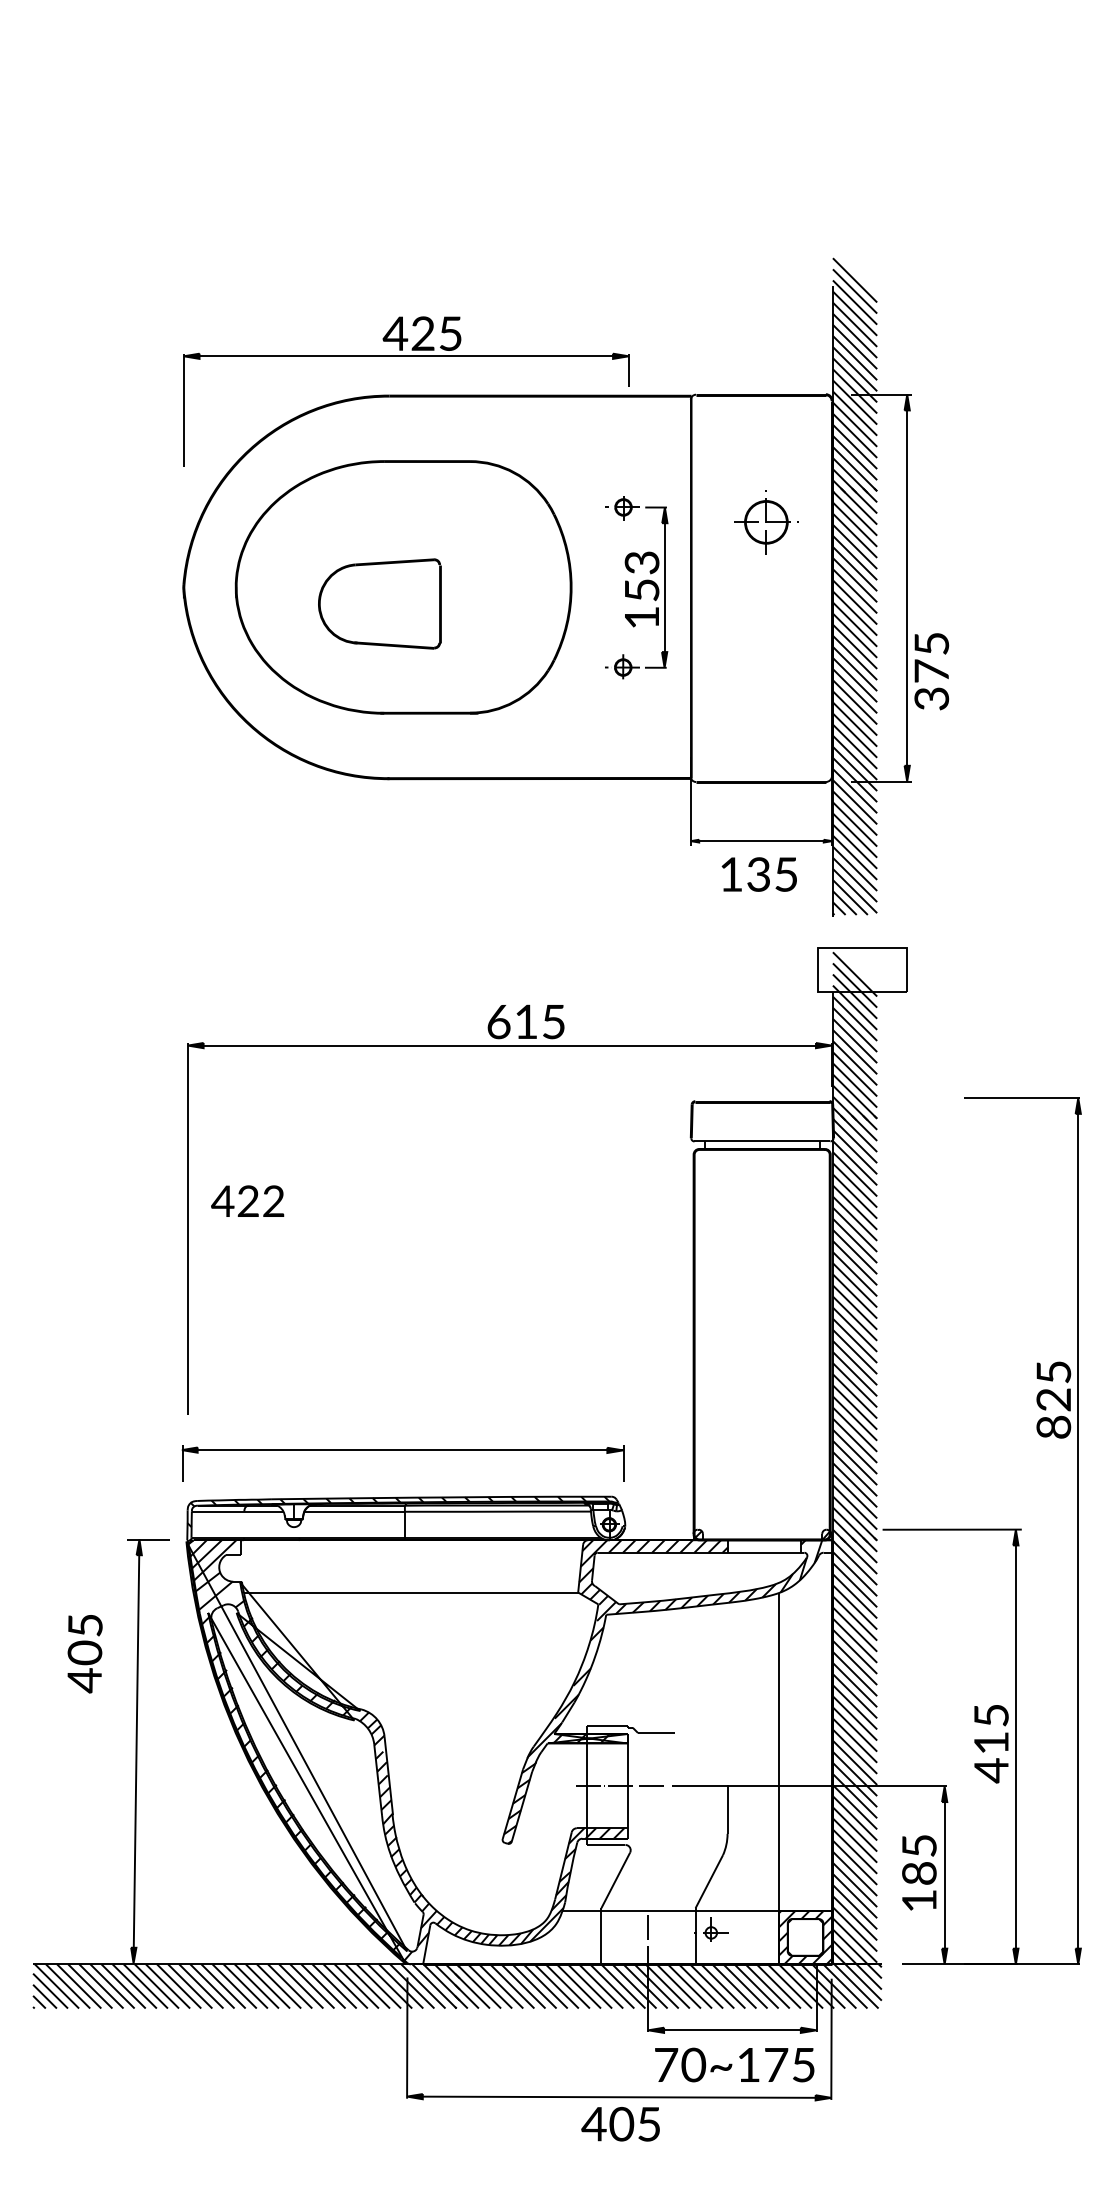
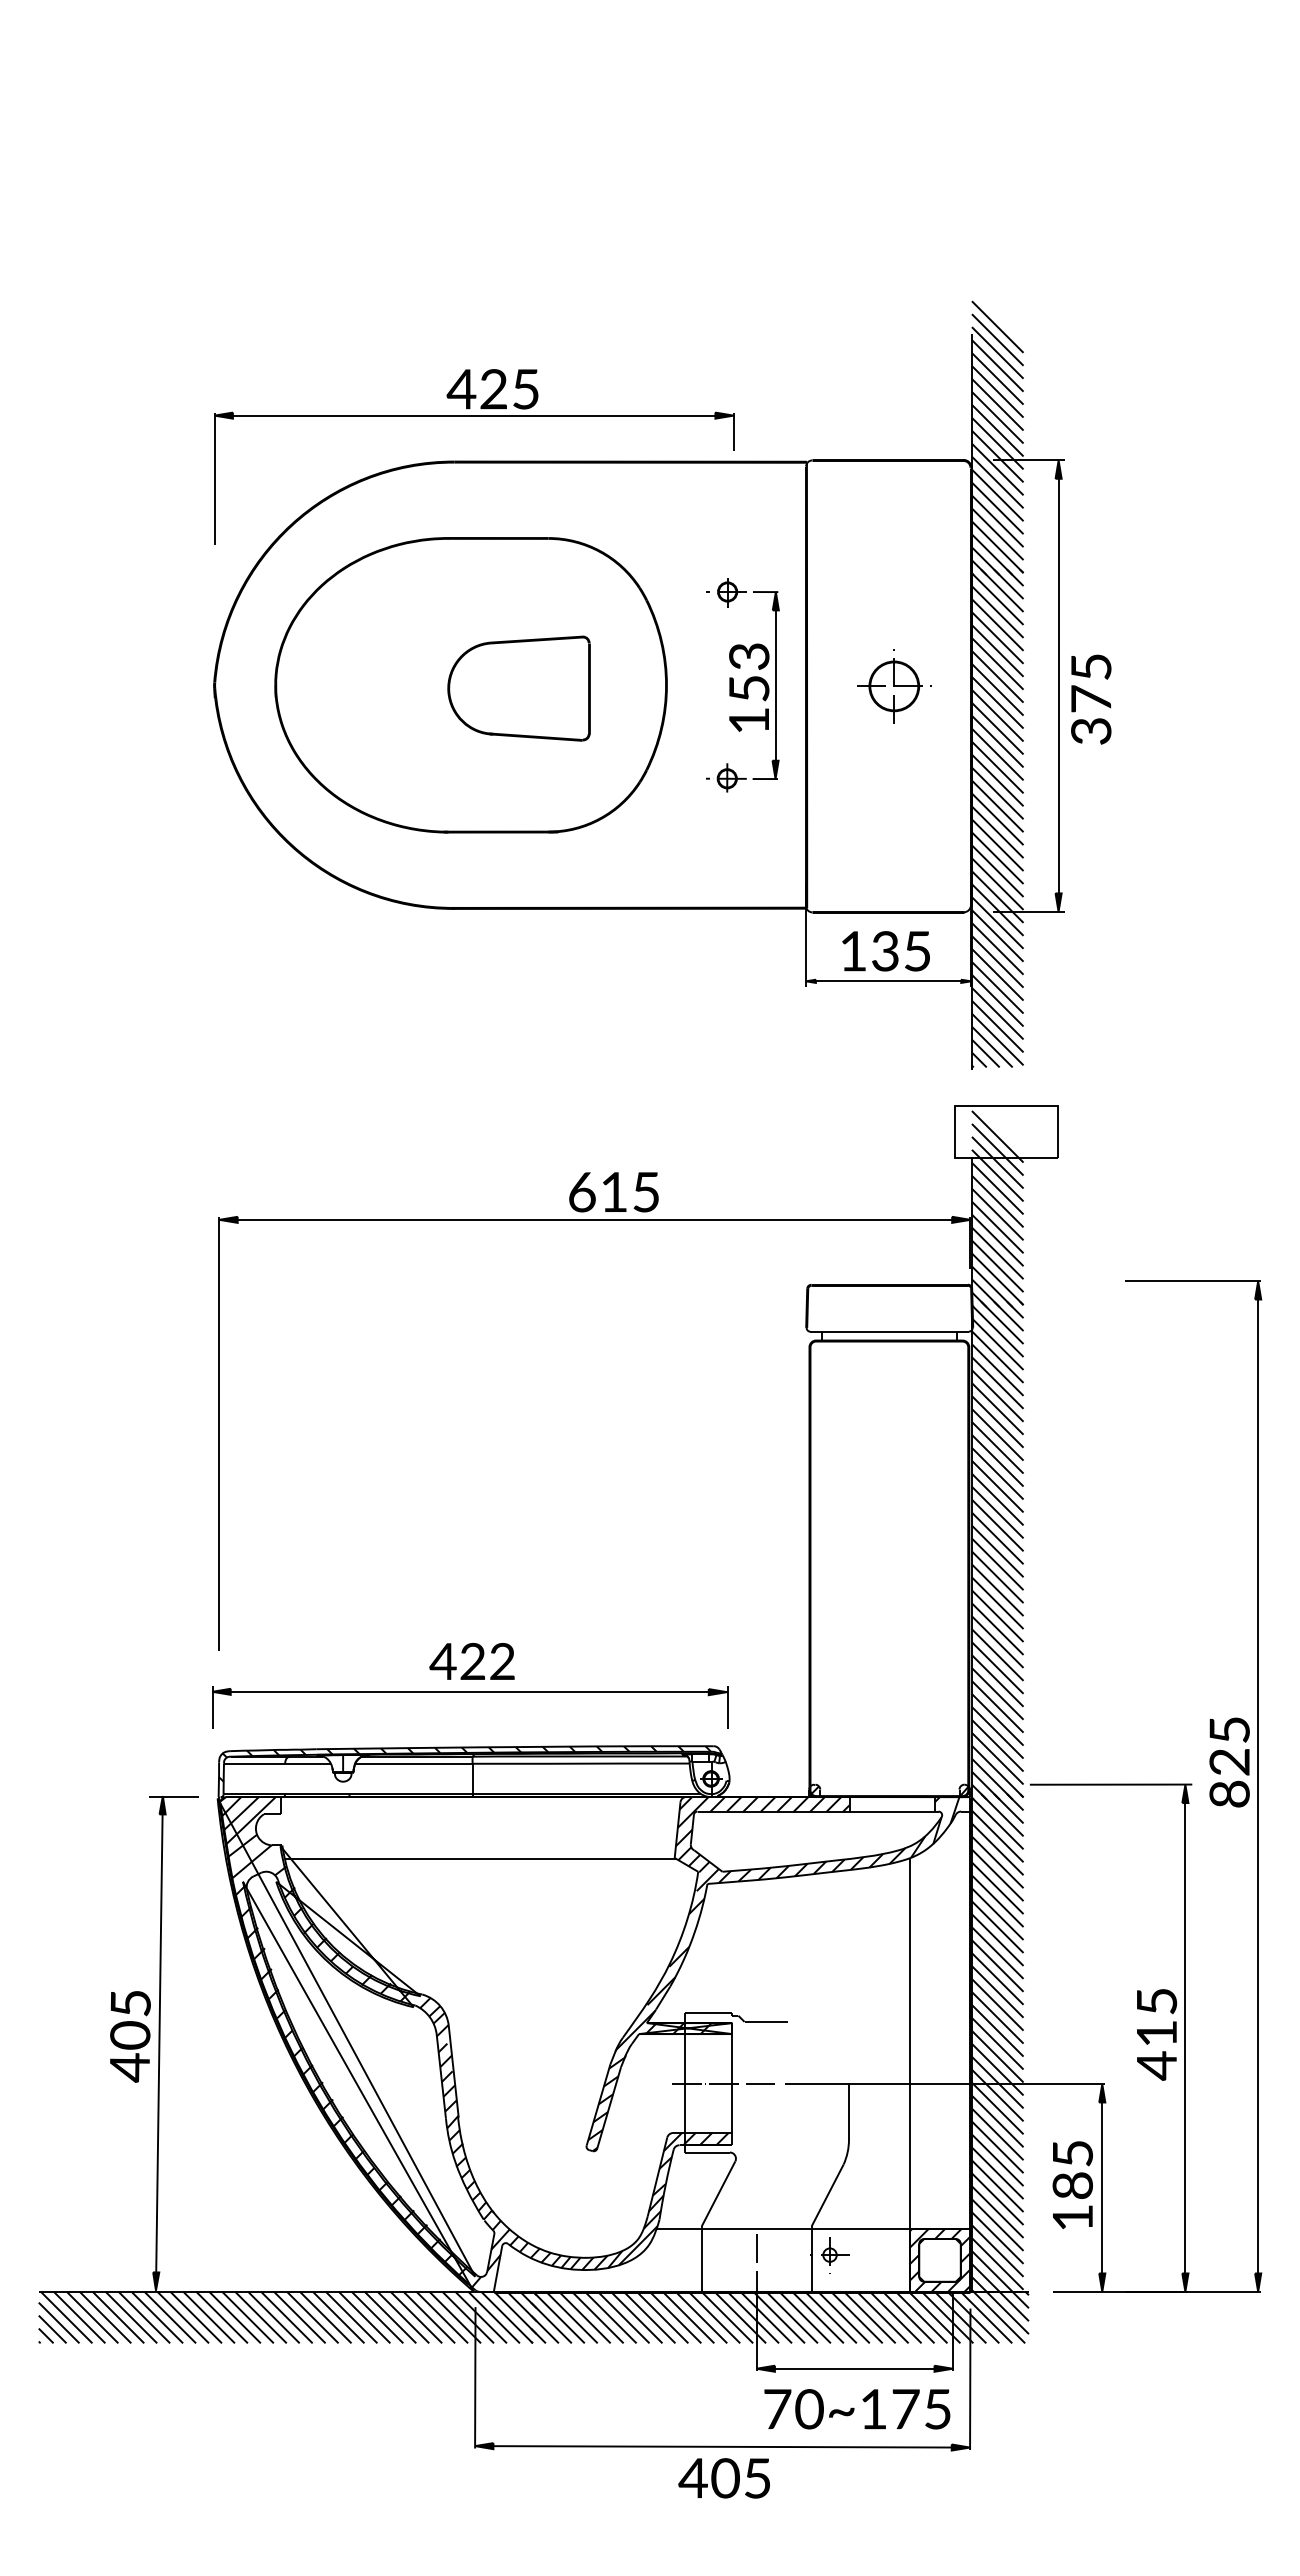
part: (766, 522) -> (894, 686), moved
part: (379, 603) -> (518, 688), moved
text: (931, 671) -> (1091, 699), moved
text: (758, 874) -> (885, 951), moved
text: (247, 1201) -> (471, 1661), moved
text: (1053, 1400) -> (1229, 1762), moved
text: (85, 1653) -> (130, 2036), moved

